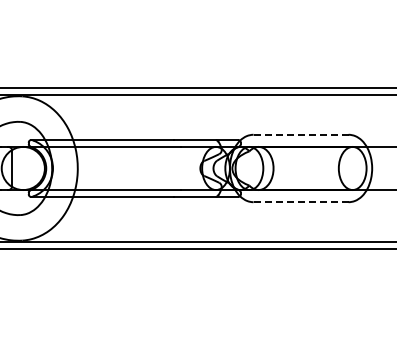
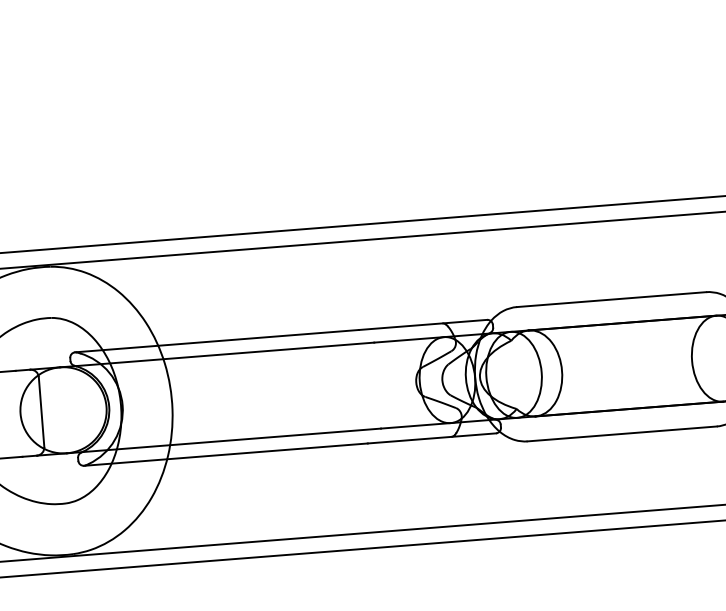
line: (301, 134) -> (612, 298), dashed -> solid
line: (301, 202) -> (623, 434), dashed -> solid

